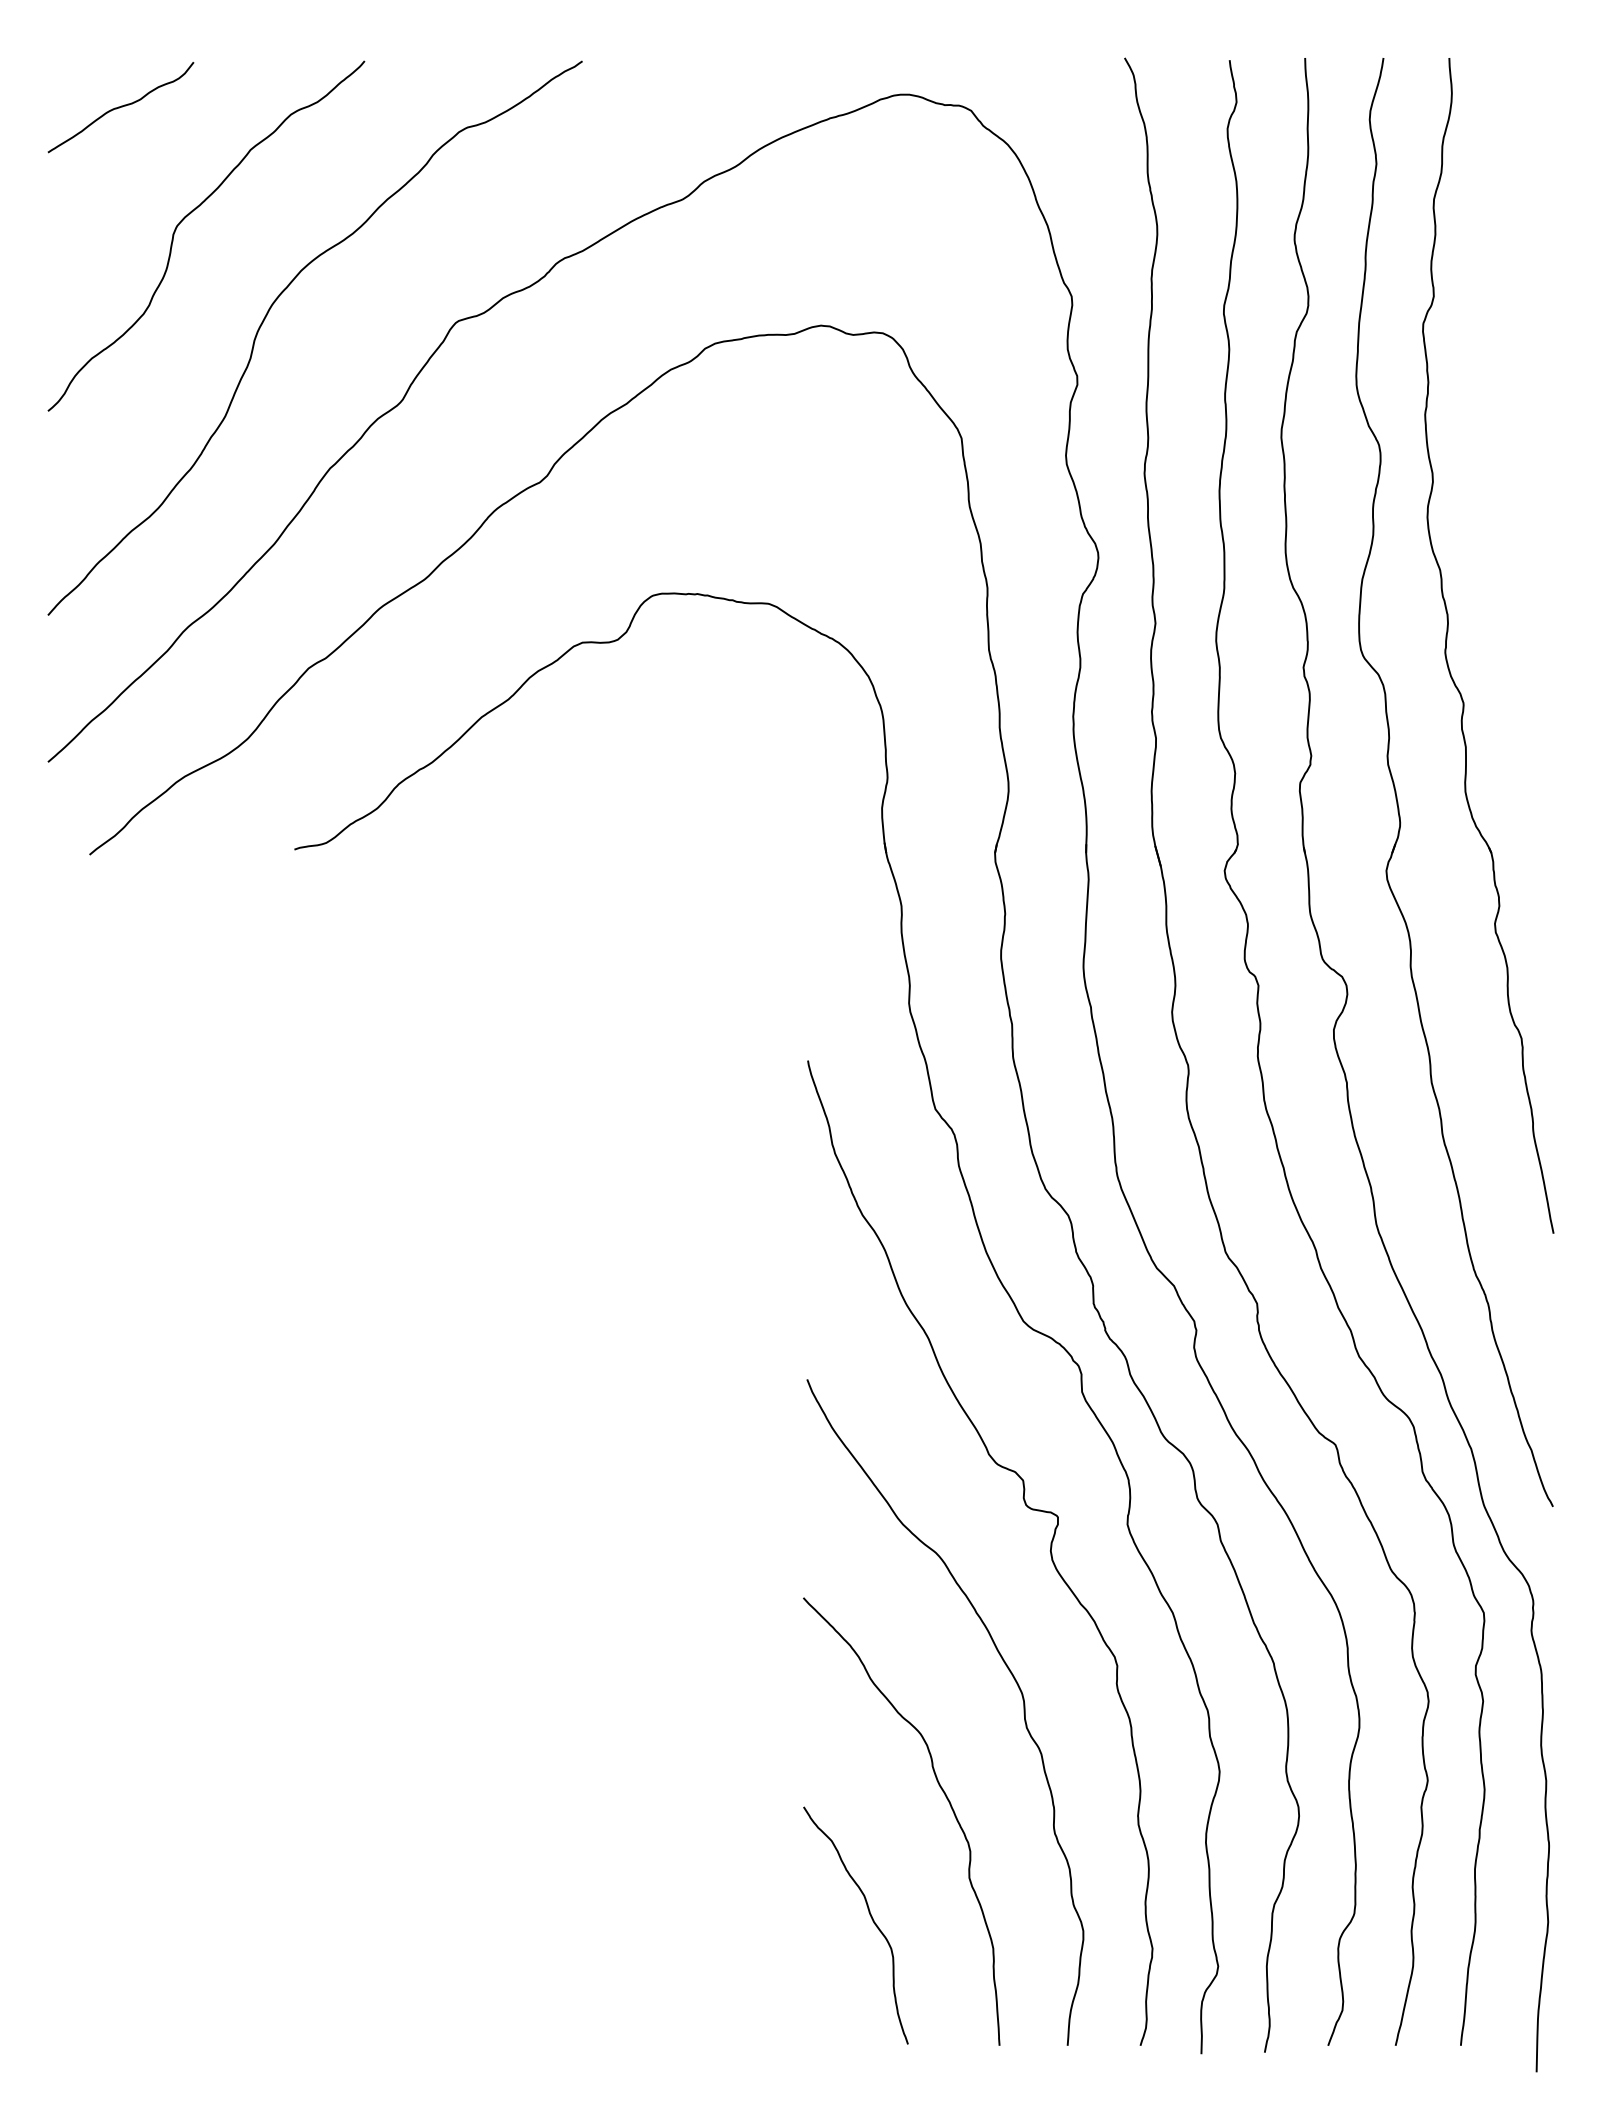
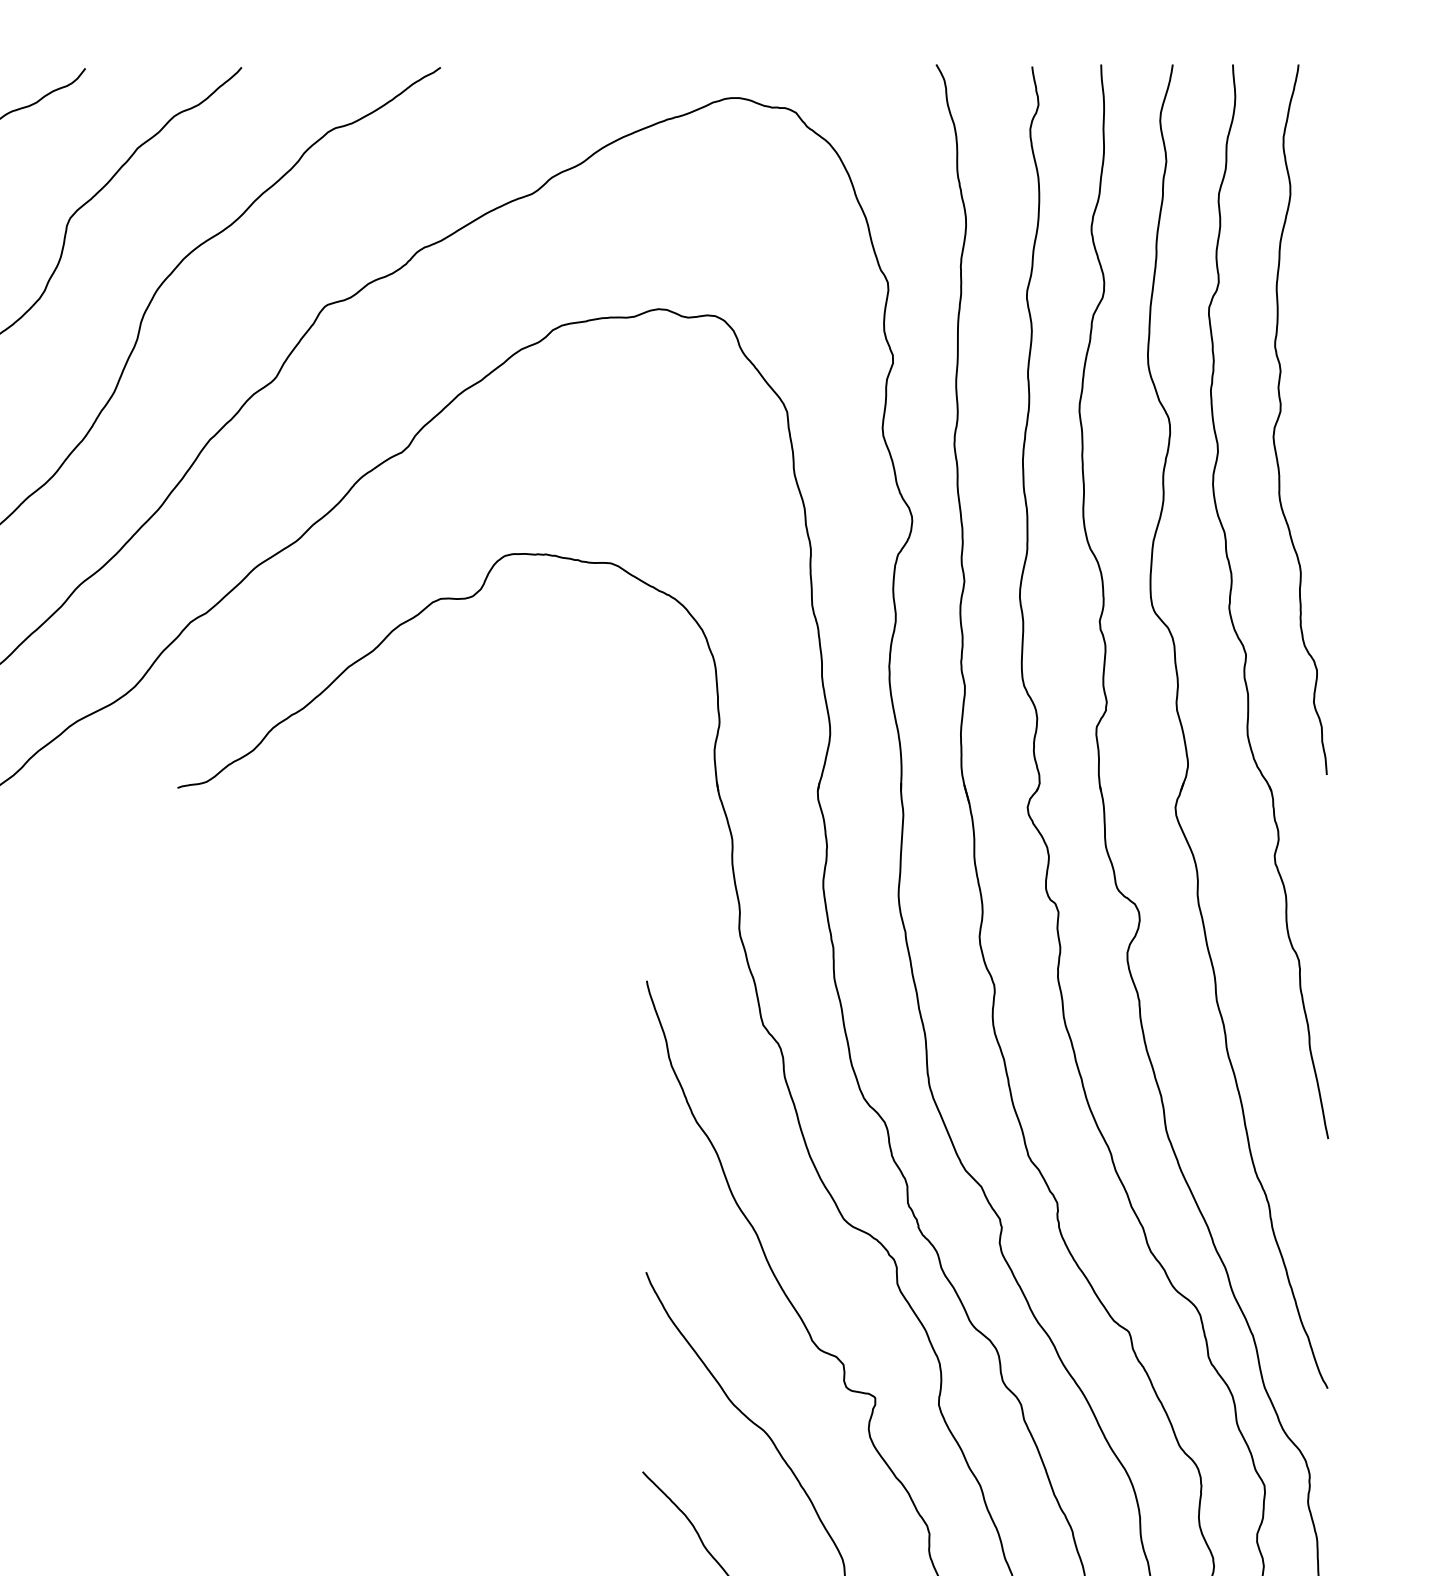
curve: (1502, 438) -> (1281, 412), added

